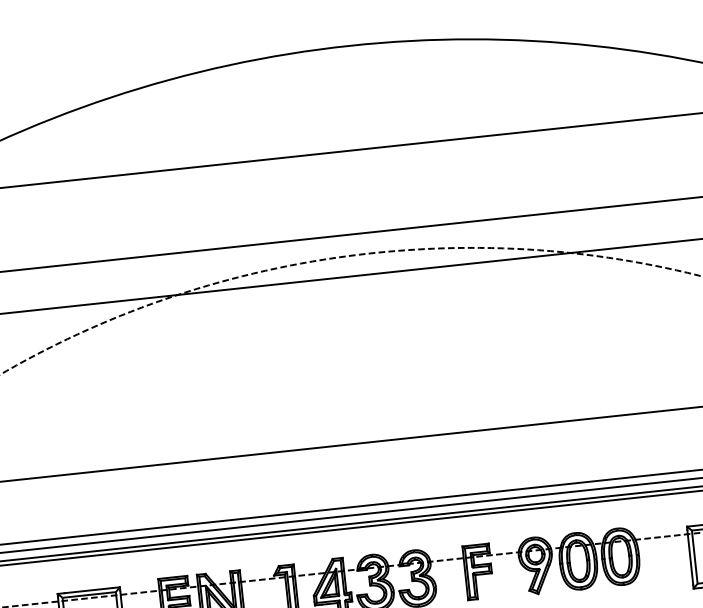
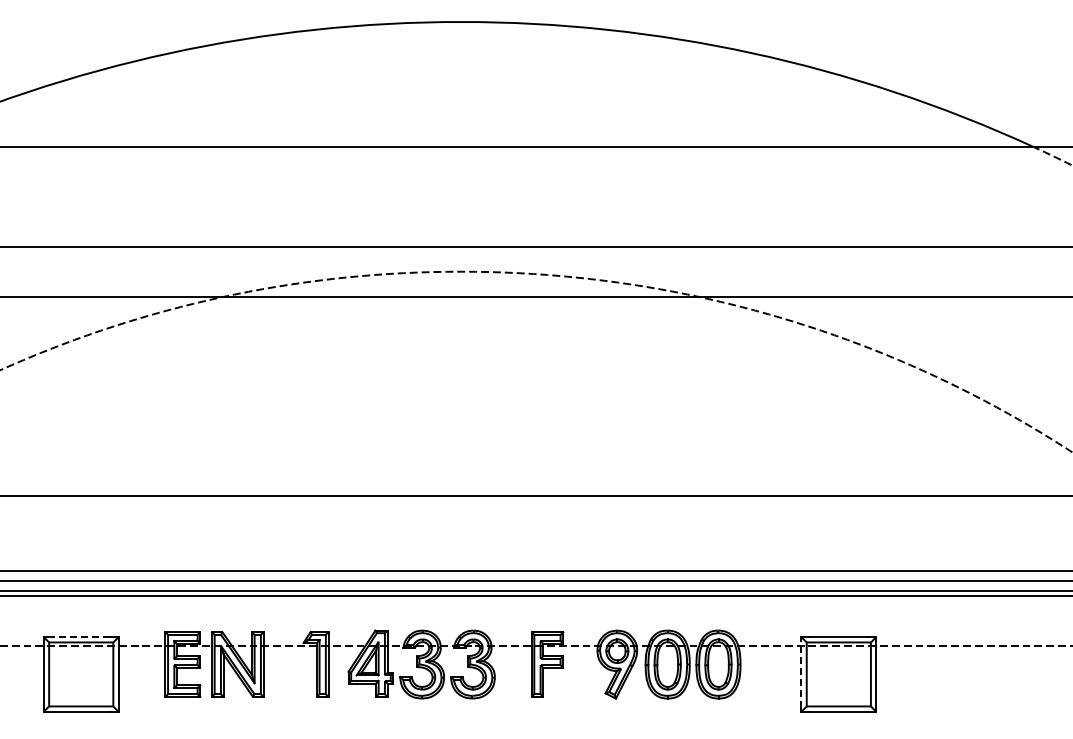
line: (690, 557) -> (801, 674), solid -> dashed
line: (89, 590) -> (81, 637), solid -> dashed

